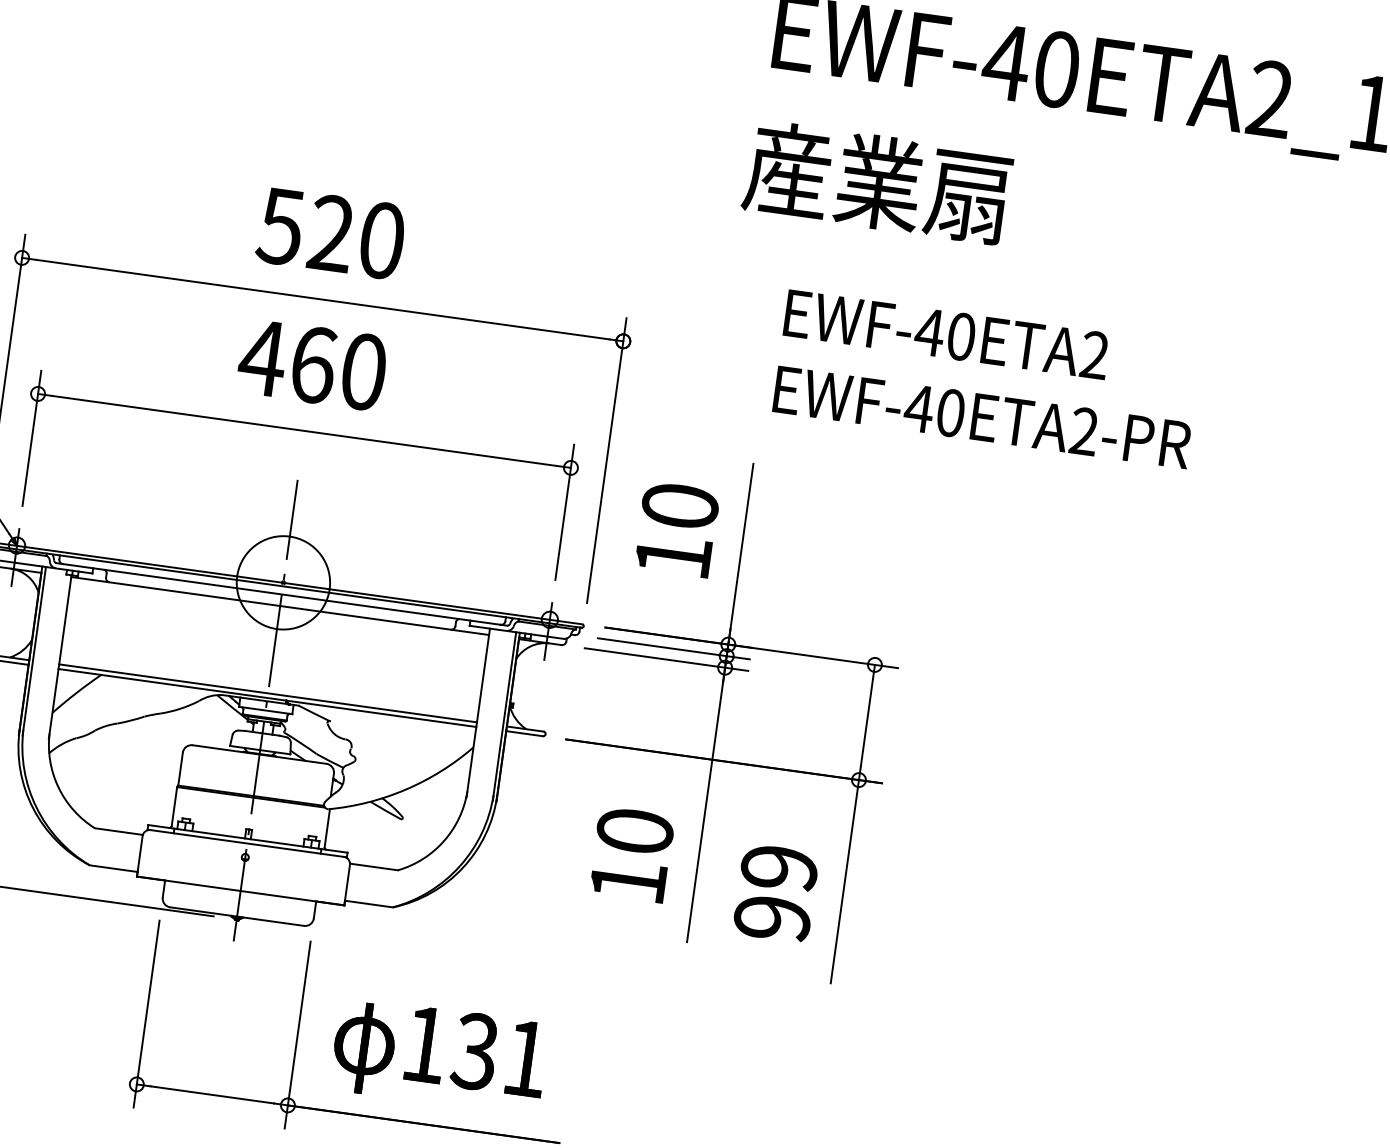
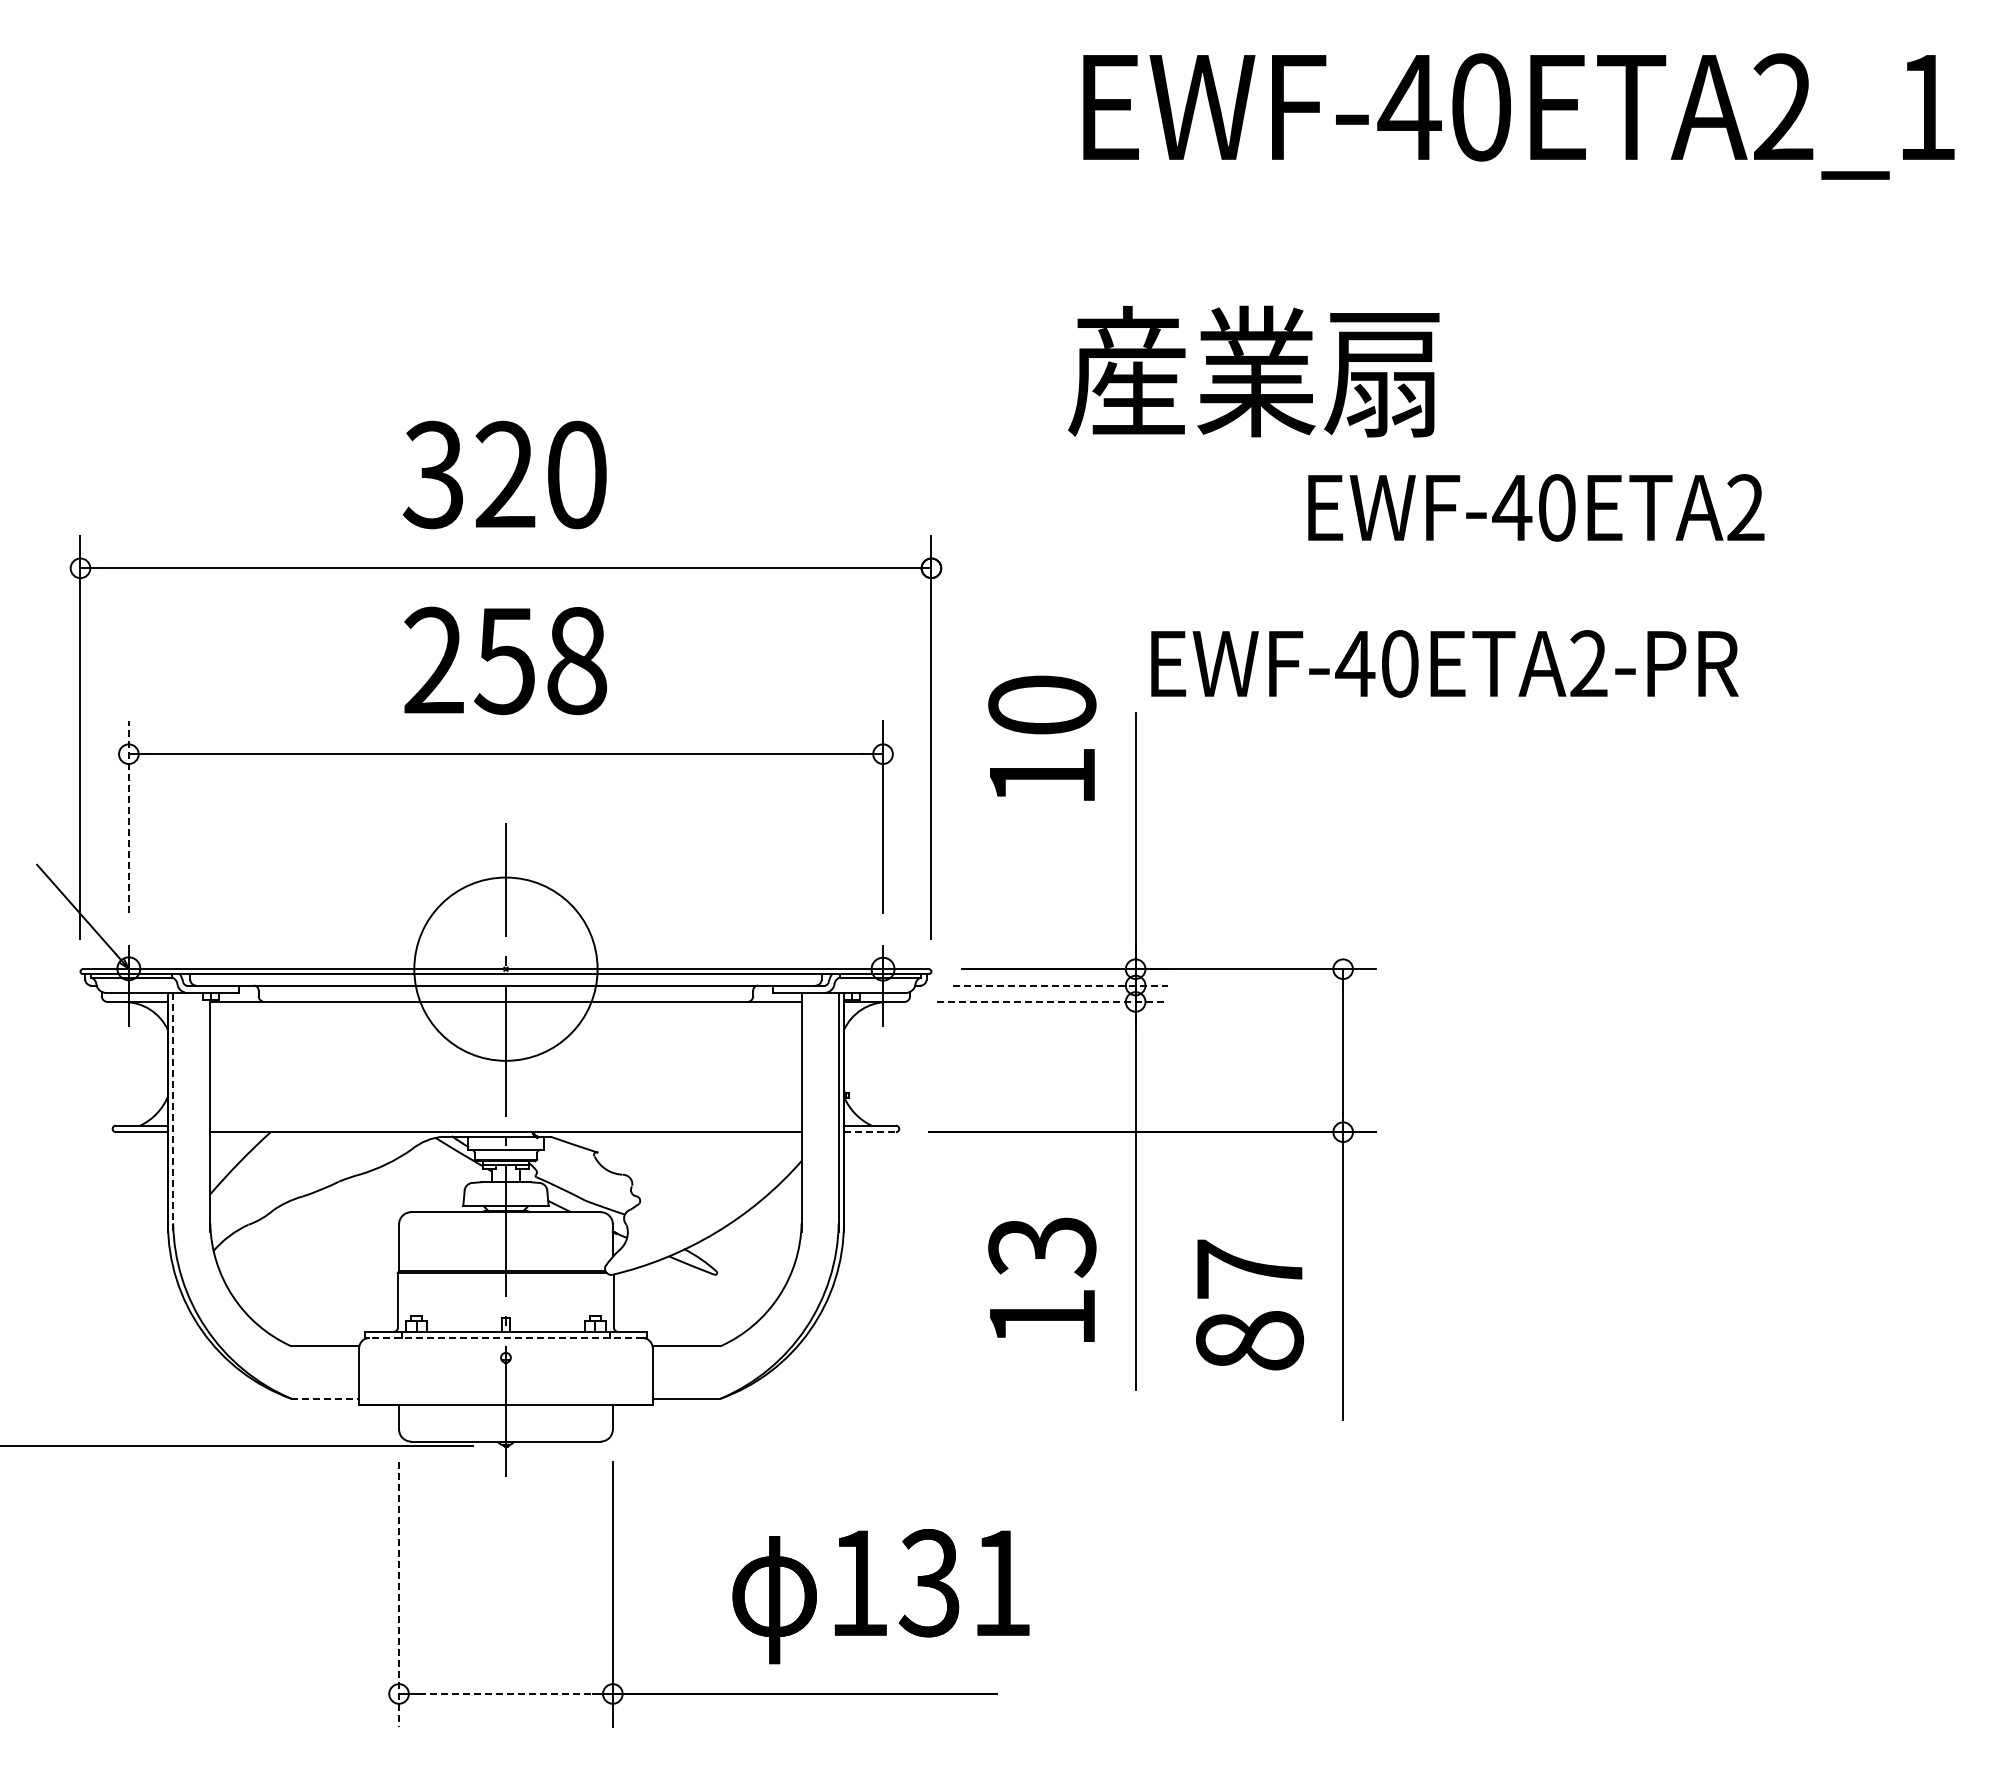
text: (877, 182) -> (1253, 371), moved
text: (280, 226) -> (432, 474), 520 -> 320
text: (946, 334) -> (1536, 507), moved
text: (312, 364) -> (504, 660), 460 -> 258
text: (982, 417) -> (1444, 663), moved
line: (31, 438) -> (128, 817), solid -> dashed
text: (677, 528) -> (1042, 737), moved
circle: (283, 582) -> (505, 968), size x1.4
line: (673, 648) -> (1060, 985), solid -> dashed
line: (34, 651) -> (173, 1112), solid -> dashed
line: (666, 659) -> (1052, 1001), solid -> dashed
line: (267, 693) -> (505, 1125), removed
line: (524, 733) -> (870, 1132), solid -> dashed
text: (635, 831) -> (1042, 1246), 10 -> 13
line: (246, 843) -> (505, 1338), solid -> dashed
line: (113, 868) -> (325, 1398), solid -> dashed
text: (775, 892) -> (1249, 1304), 99 -> 87
line: (146, 1014) -> (399, 1594), solid -> dashed
text: (439, 1056) -> (880, 1596), moved
line: (212, 1094) -> (506, 1693), solid -> dashed

